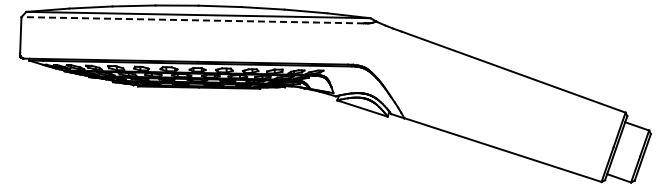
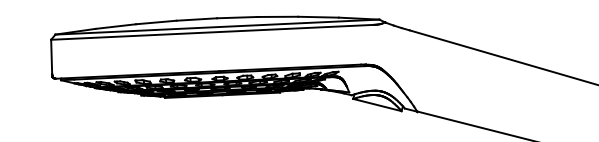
line: (192, 20) -> (212, 32), dashed -> solid

